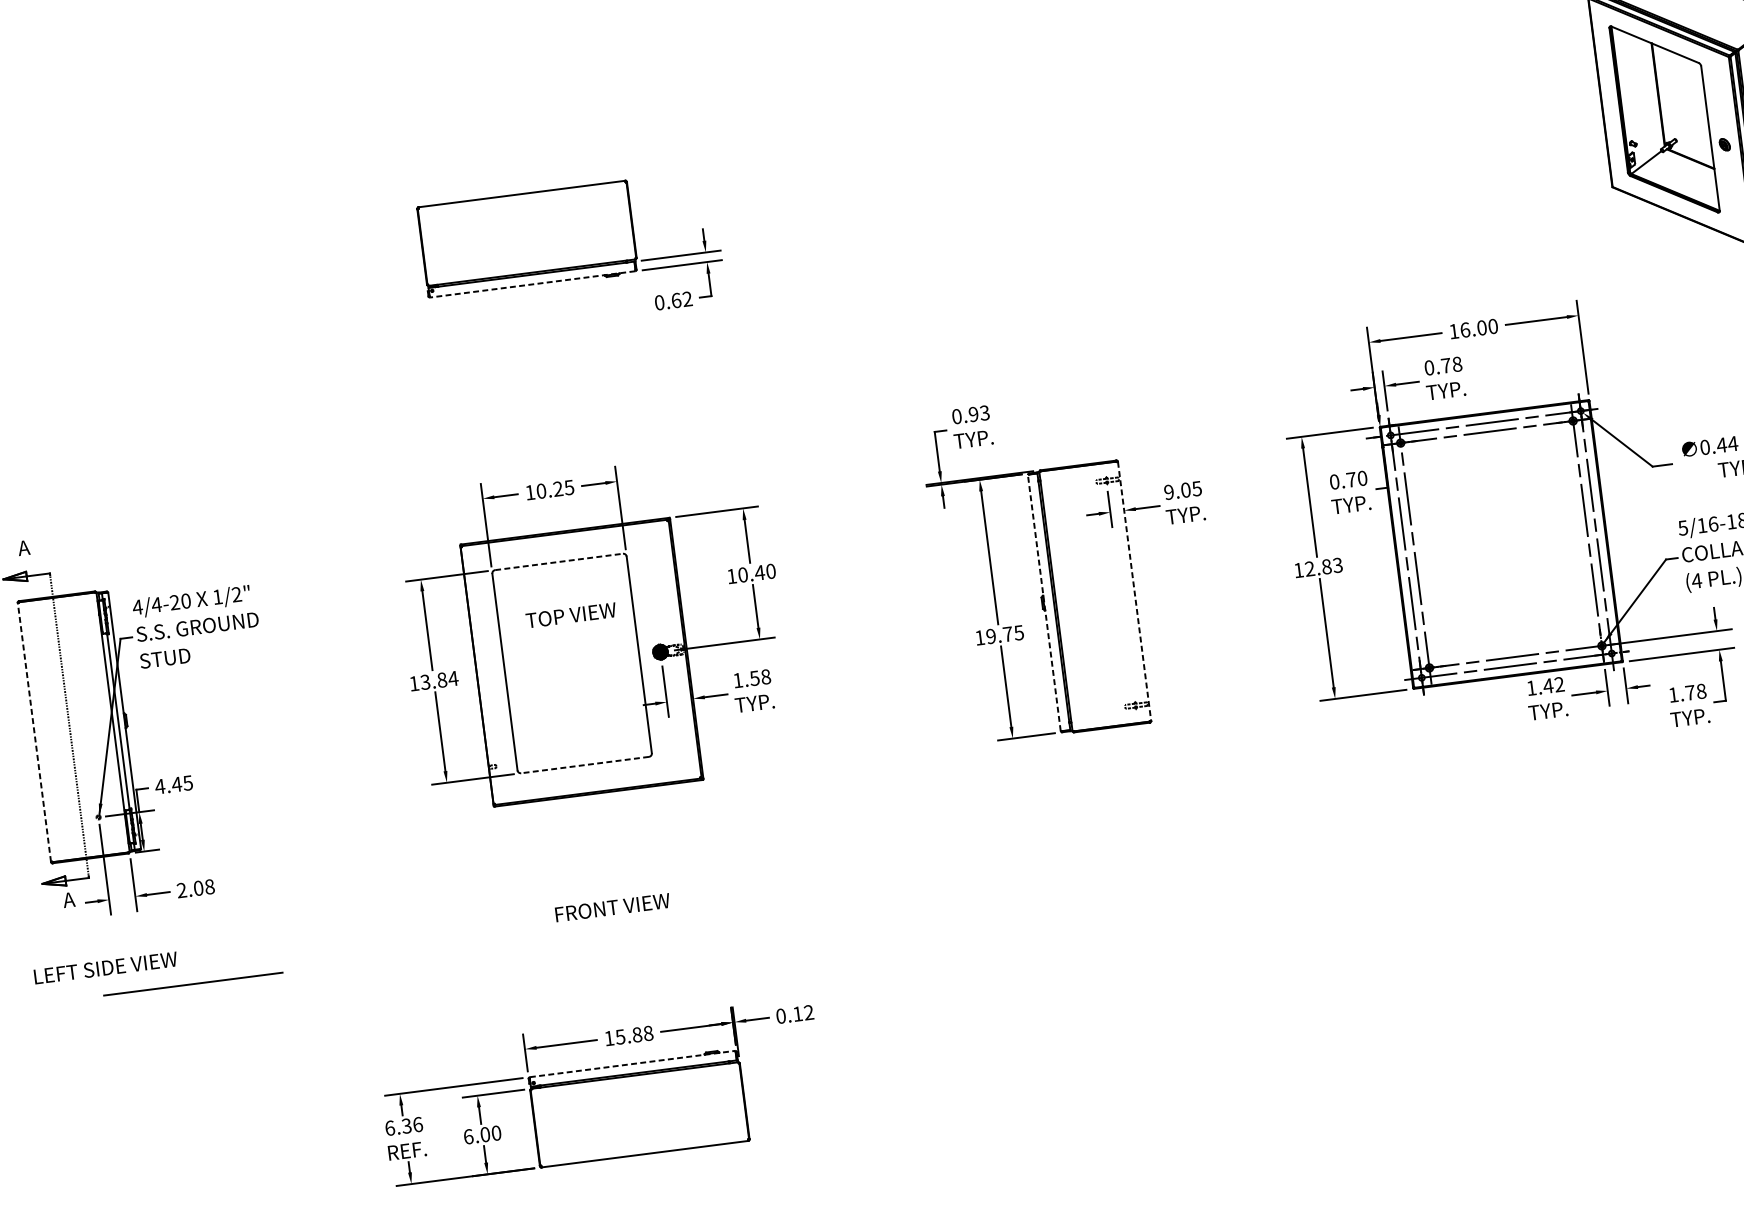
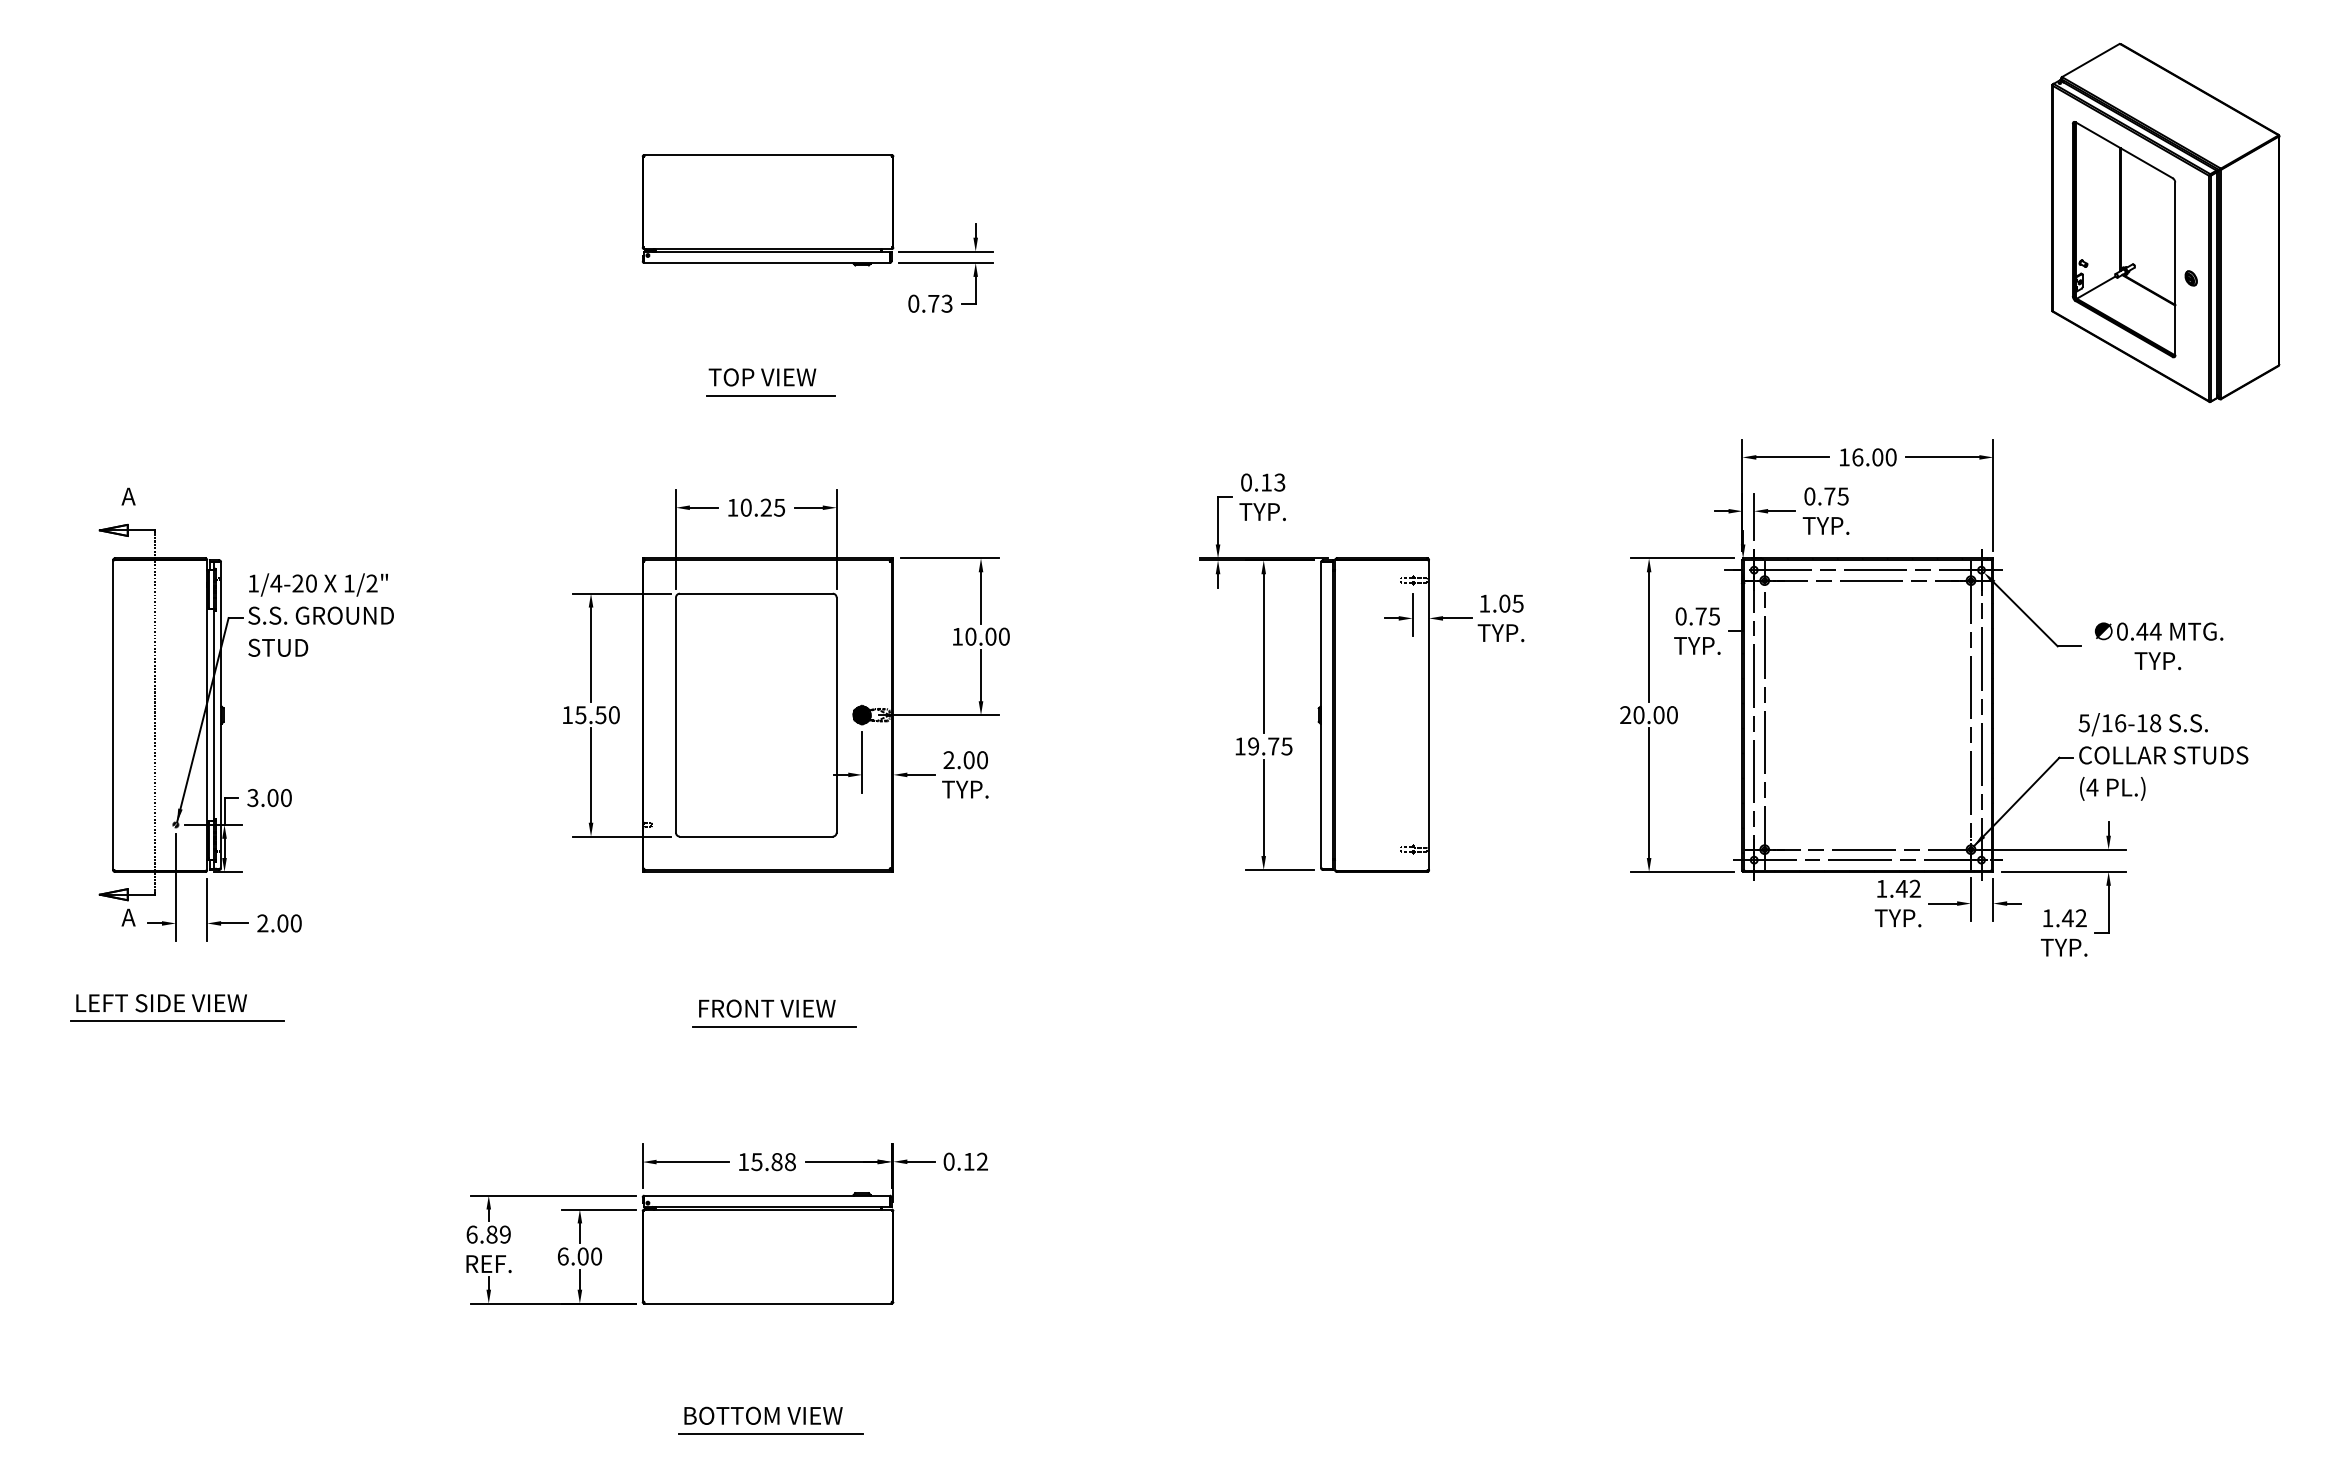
line: (533, 284) -> (767, 263), dashed -> solid
text: (681, 299) -> (940, 303), 0.62 -> 0.73
text: (1456, 364) -> (1842, 496), 0.78 -> 0.75
line: (549, 394) -> (770, 395), added
text: (973, 414) -> (1266, 482), 0.93 -> 0.13
text: (1362, 478) -> (1714, 616), 0.70 -> 0.75
text: (1168, 492) -> (1484, 603), 9.05 -> 1.05
line: (559, 561) -> (756, 593), dashed -> solid
text: (1317, 568) -> (1648, 715), 12.83 -> 20.00
text: (759, 572) -> (990, 636), 10.40 -> 10.00
line: (1134, 591) -> (1429, 715), dashed -> solid
line: (1044, 602) -> (1321, 714), dashed -> solid
text: (137, 607) -> (253, 583), 4/4-20 -> 1/4-20
text: (571, 615) -> (762, 377), moved
text: (751, 679) -> (965, 760), 1.58 -> 2.00
text: (440, 680) -> (598, 715), 13.84 -> 15.50
text: (1694, 692) -> (2073, 918), 1.78 -> 1.42
line: (34, 732) -> (113, 715), dashed -> solid
line: (584, 765) -> (755, 836), dashed -> solid
text: (173, 784) -> (268, 797), 4.45 -> 3.00
text: (209, 887) -> (295, 923), 2.08 -> 2.00
line: (620, 921) -> (774, 1026), added
line: (193, 983) -> (177, 1020), moved
line: (632, 1063) -> (767, 1195), dashed -> solid
text: (412, 1125) -> (498, 1234), 6.36 -> 6.89

